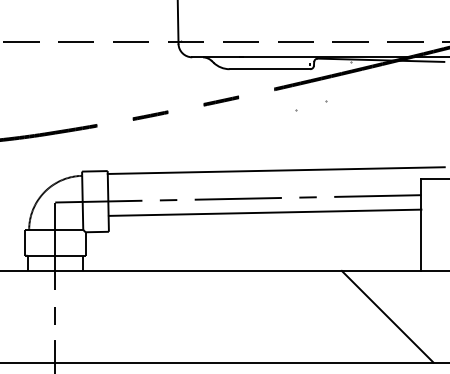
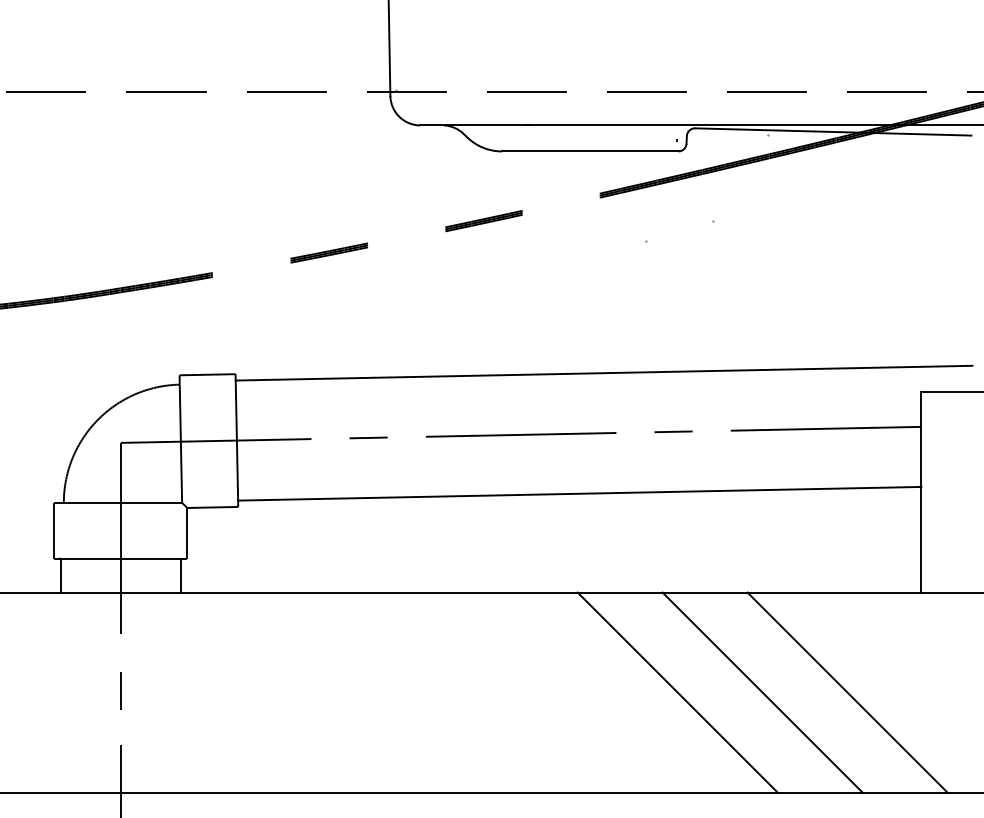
line: (264, 212) -> (578, 493), moved
line: (309, 316) -> (676, 692), added
line: (348, 316) -> (762, 692), added

